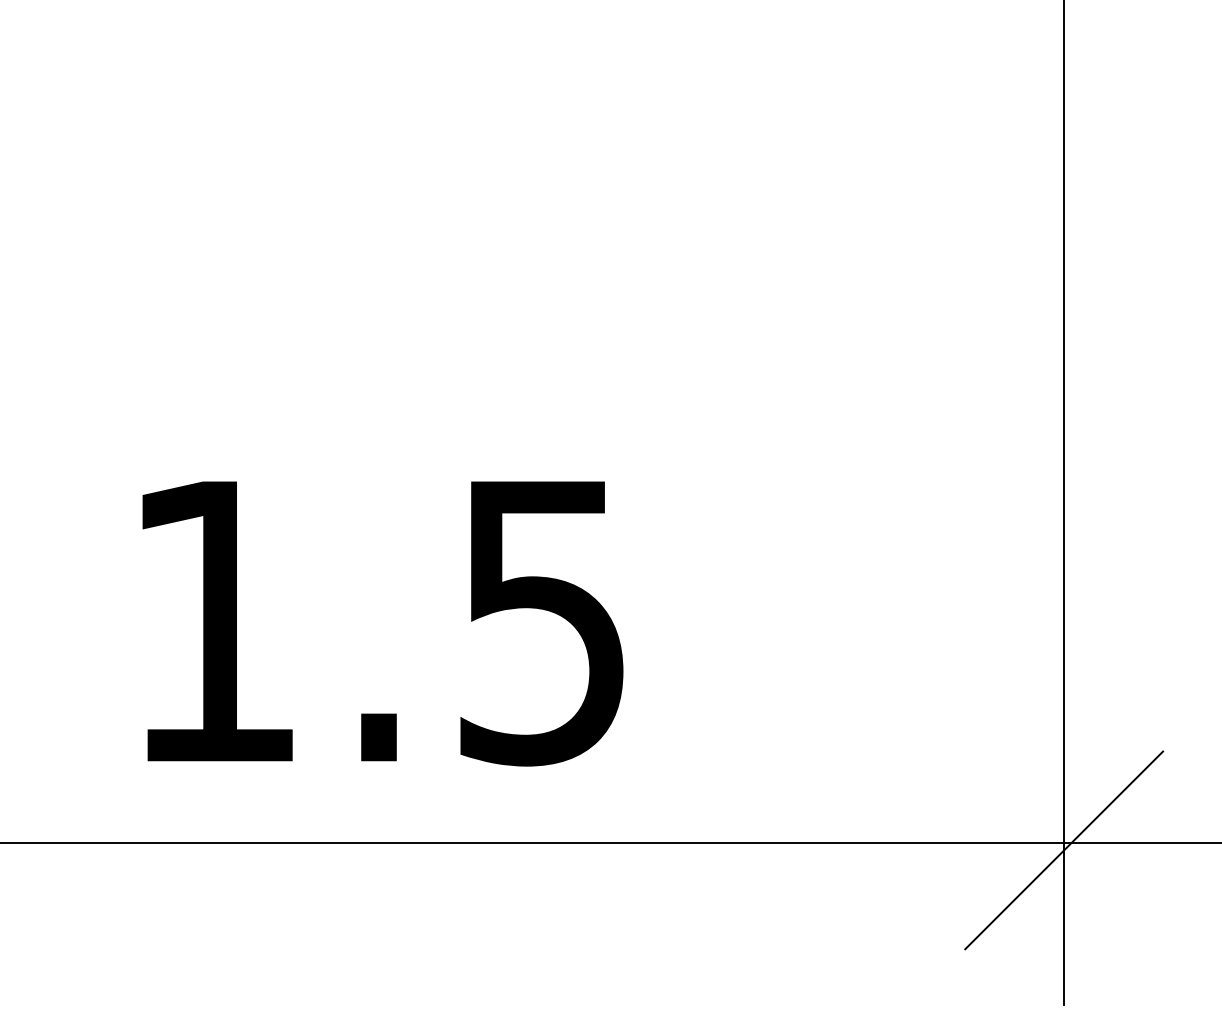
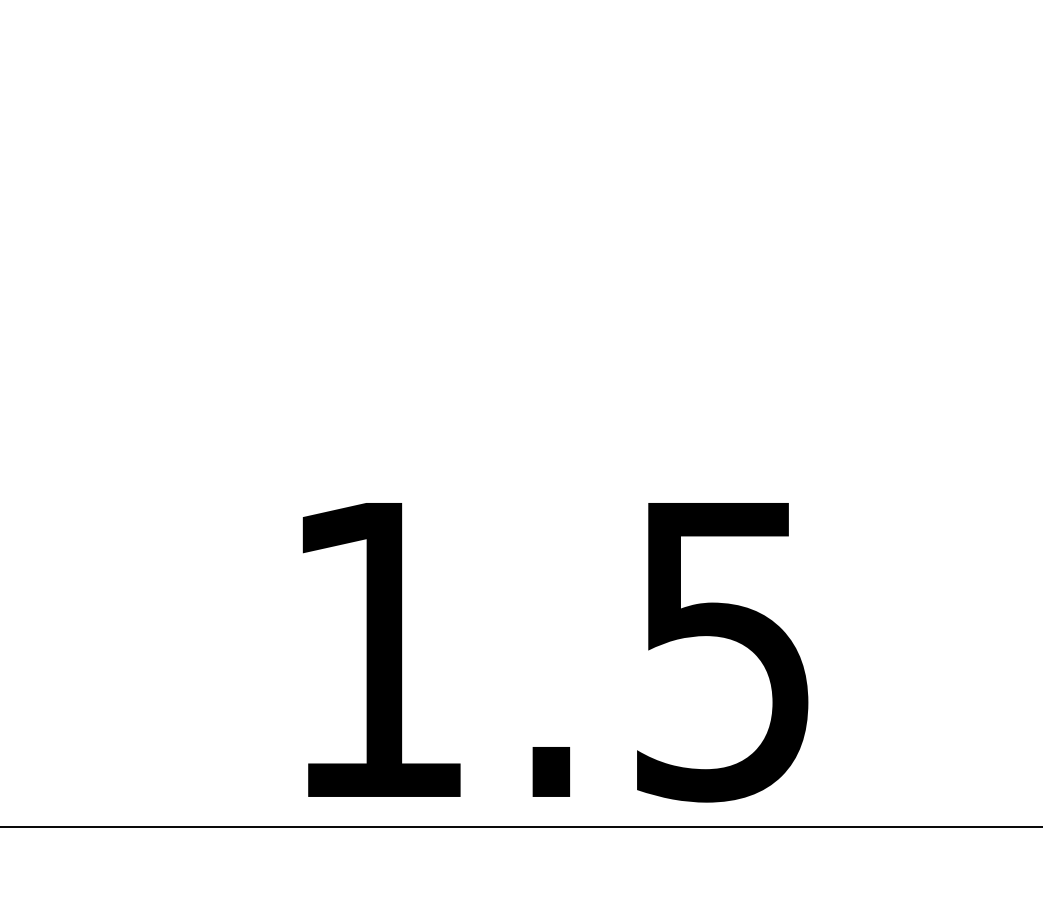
text: (382, 623) -> (555, 652), moved

